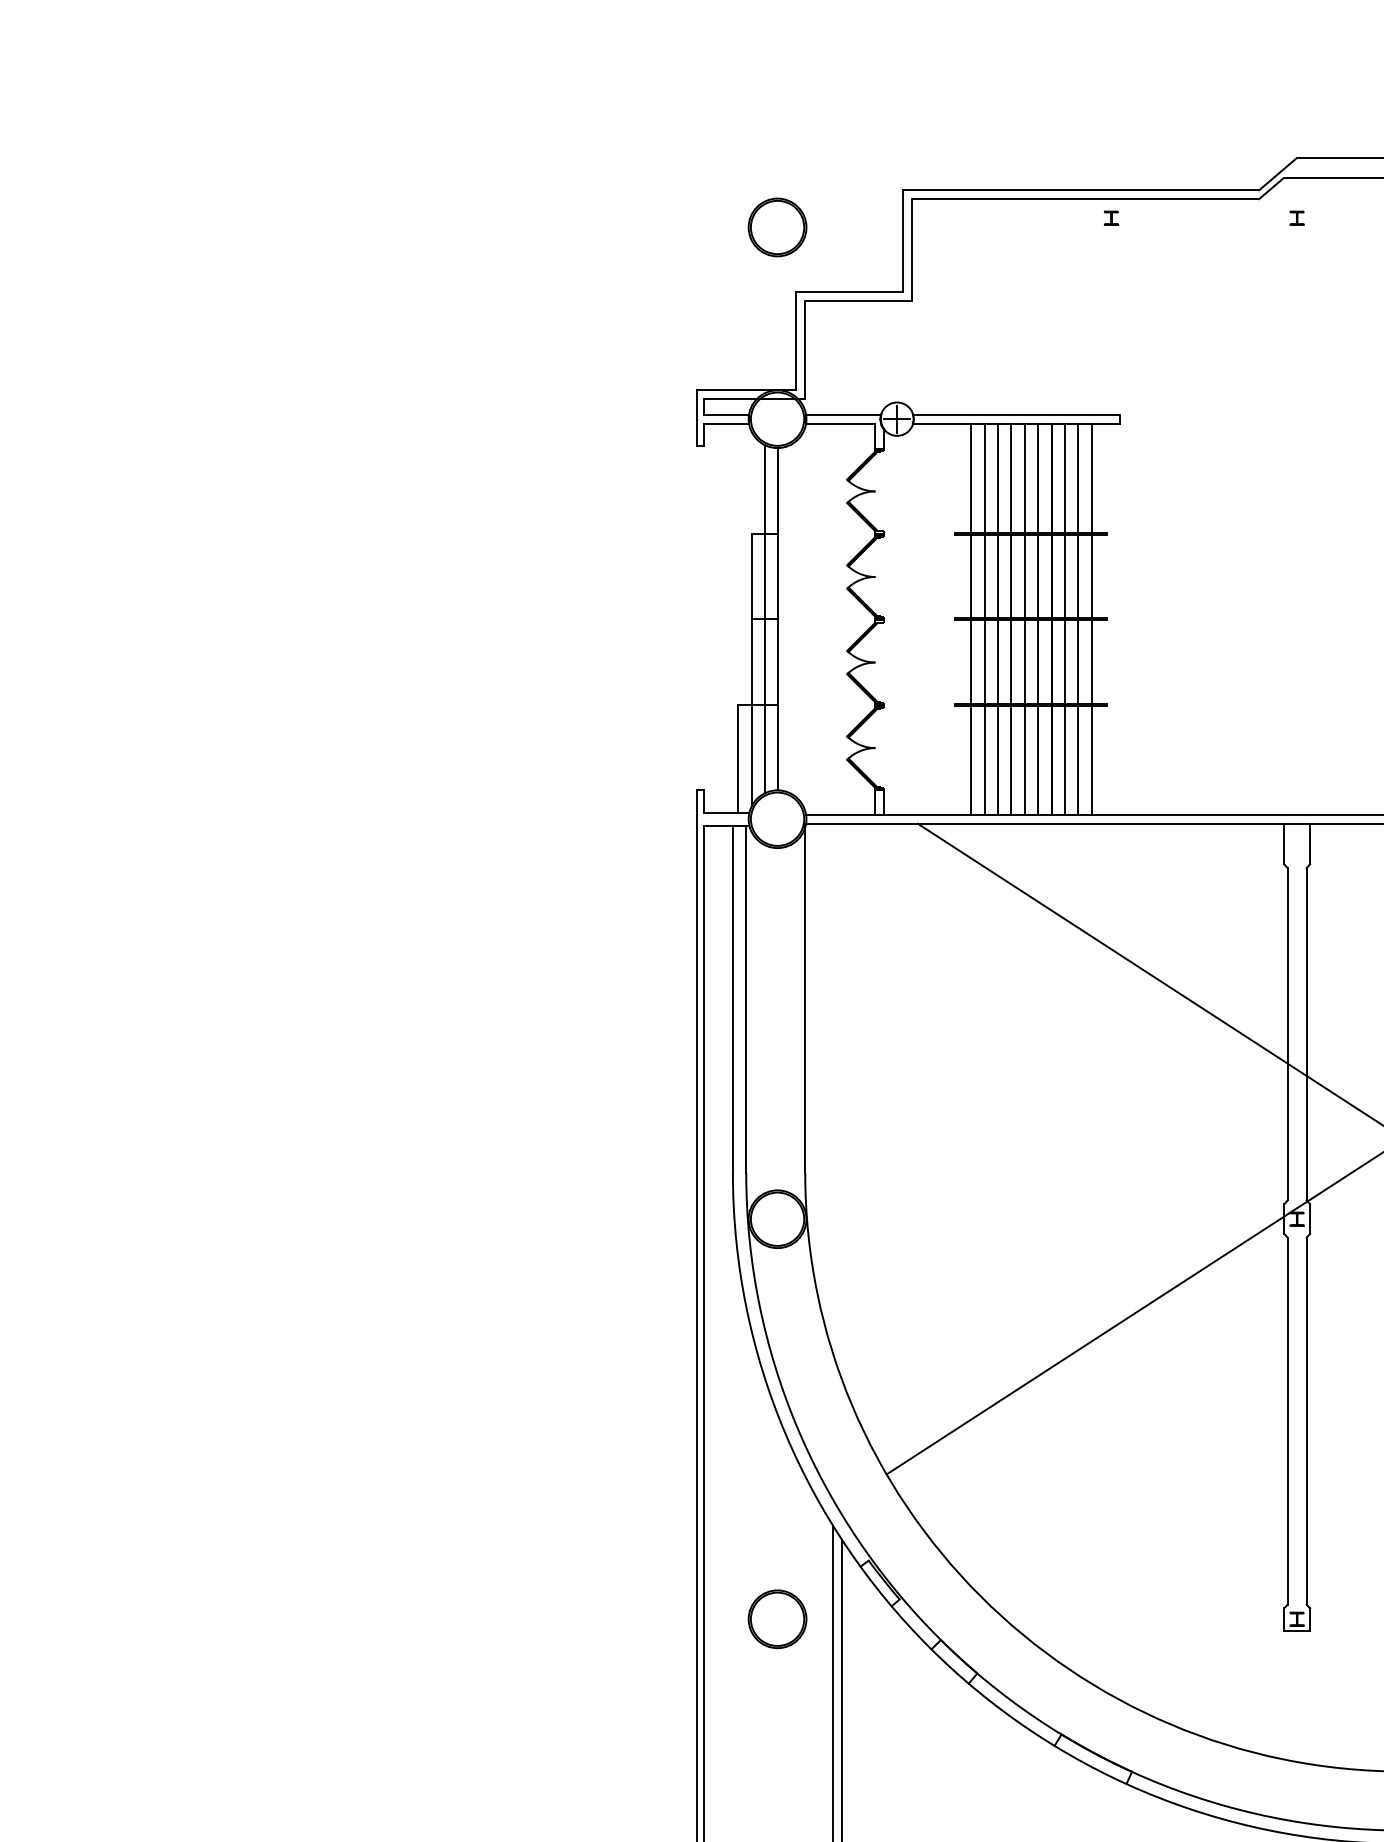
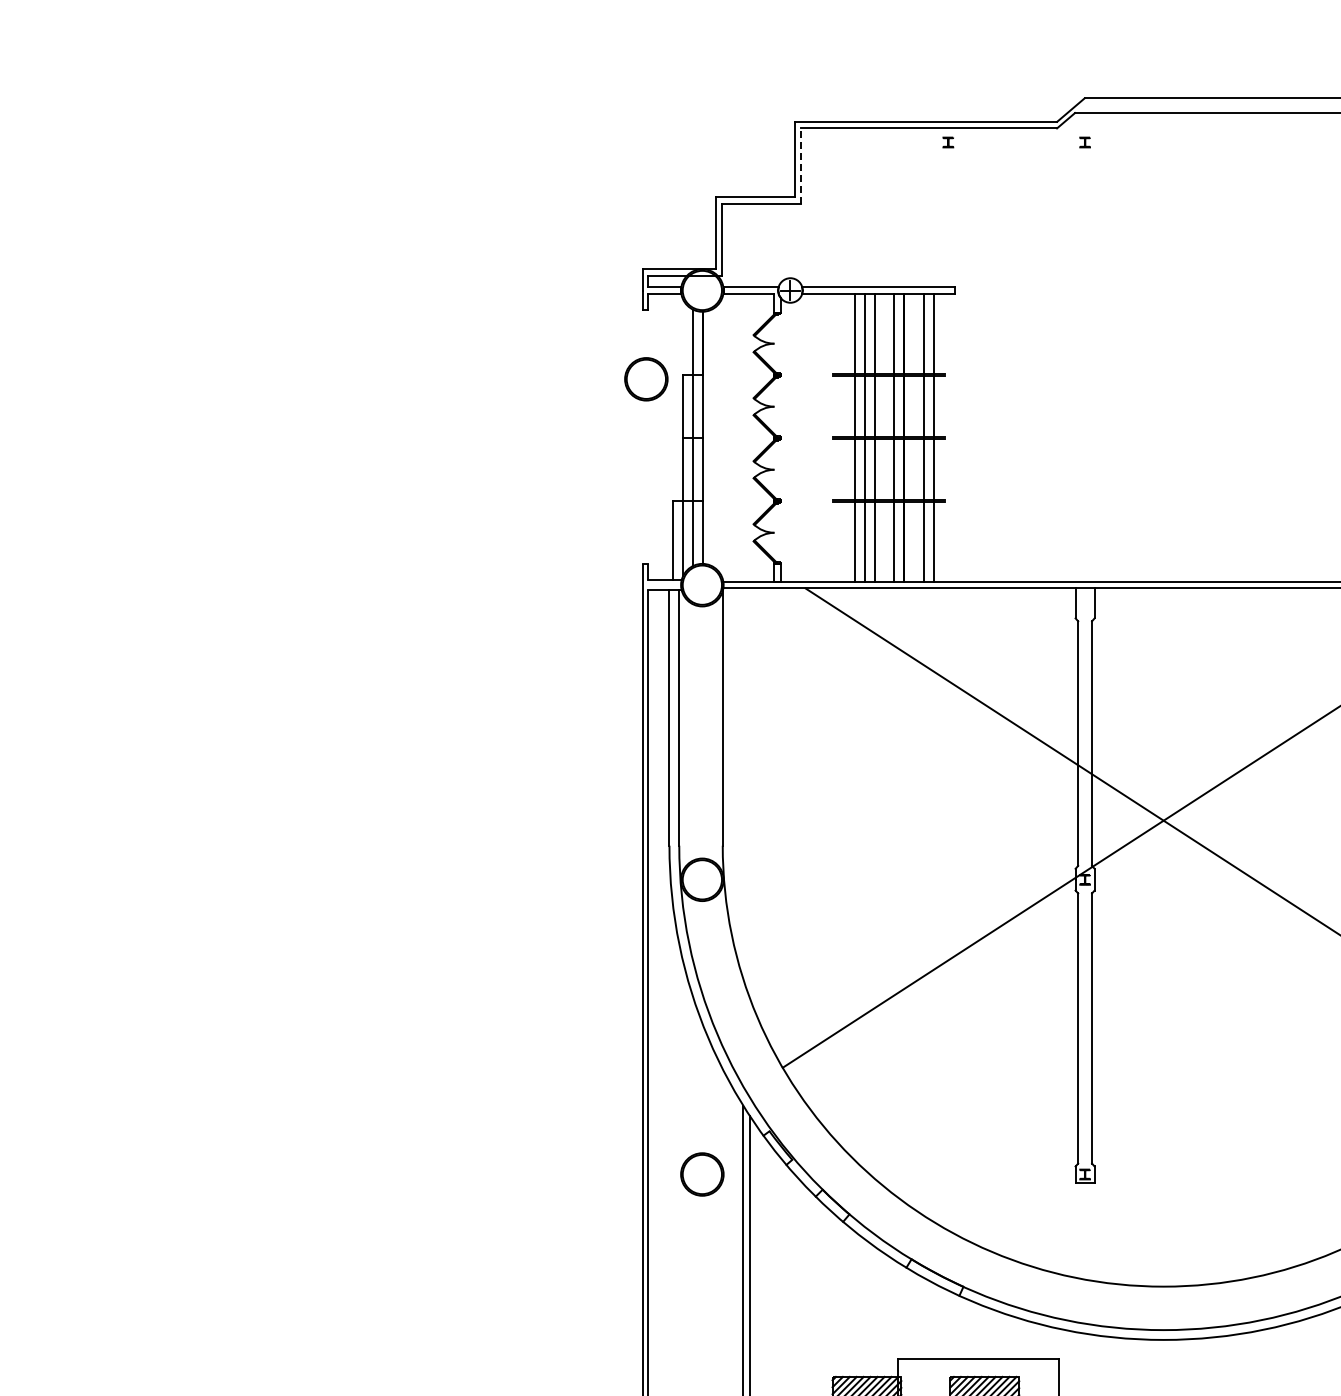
part: (777, 227) -> (646, 379), moved
line: (912, 250) -> (801, 166), solid -> dashed
line: (971, 618) -> (845, 437), removed
line: (1024, 618) -> (884, 437), removed
line: (1064, 618) -> (913, 437), removed

